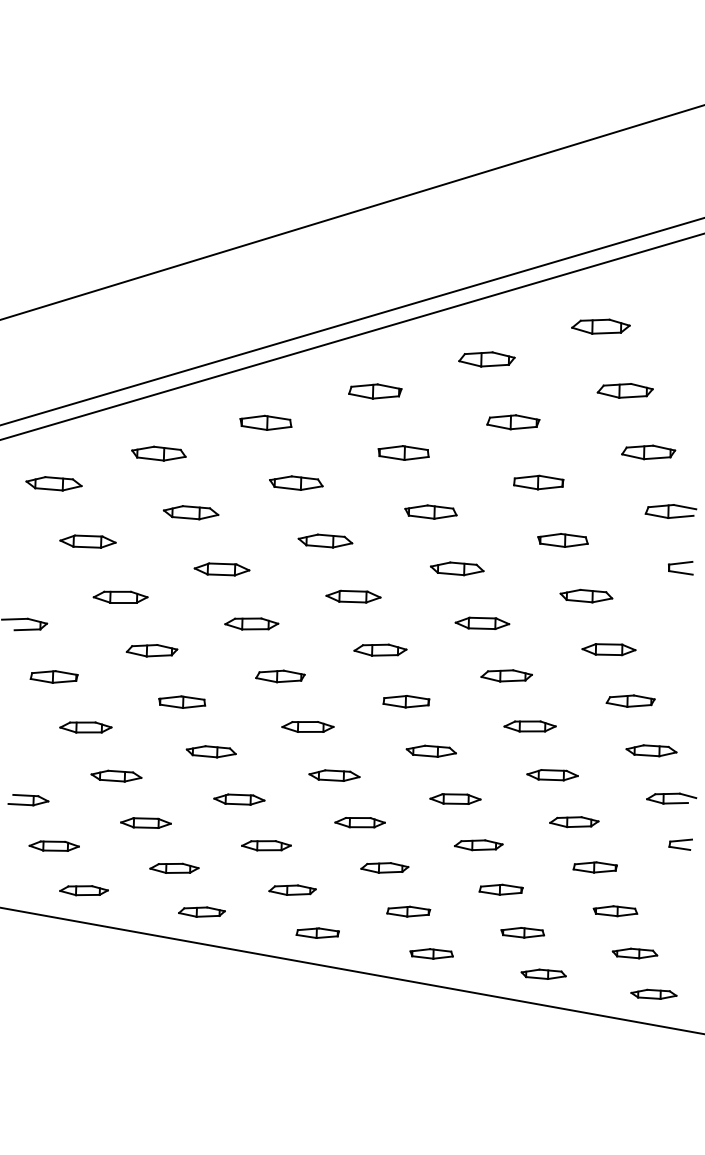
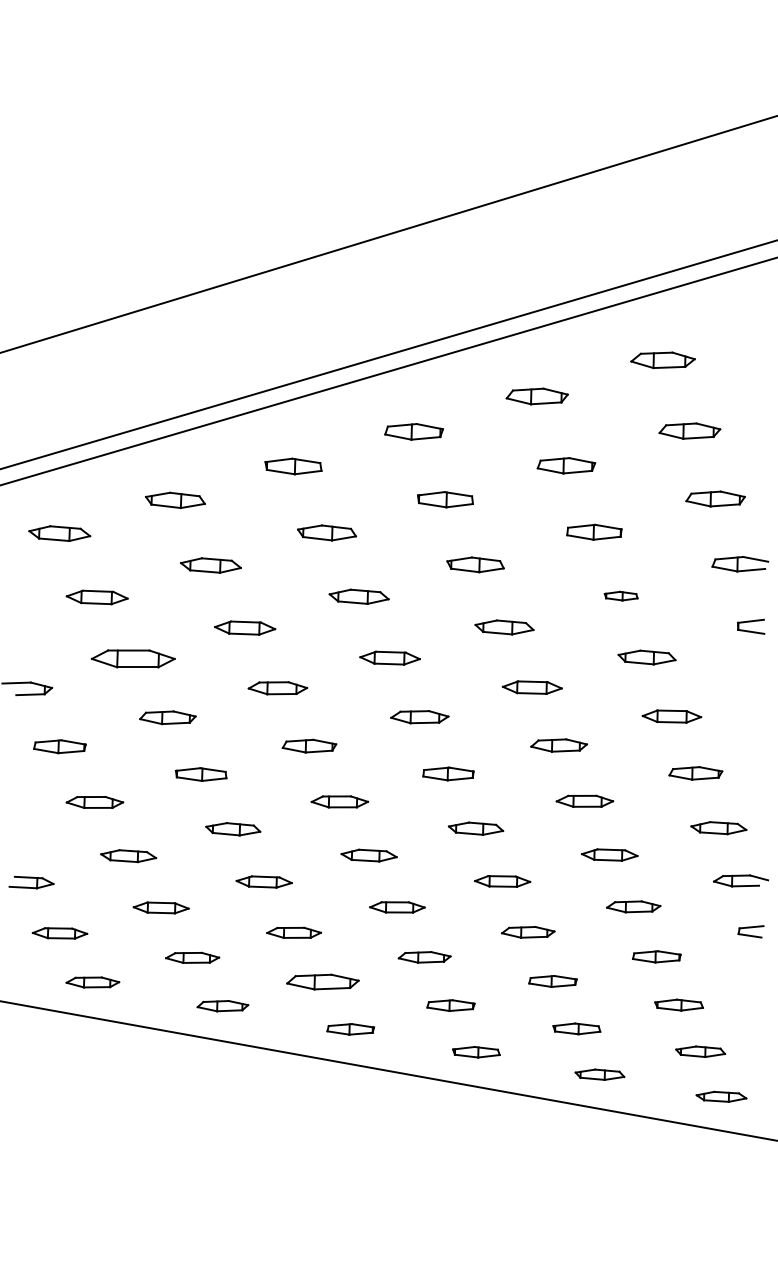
part: (562, 540) -> (620, 596), size x0.6
part: (120, 596) -> (133, 657), size x1.4
part: (292, 889) -> (322, 981), size x1.4

